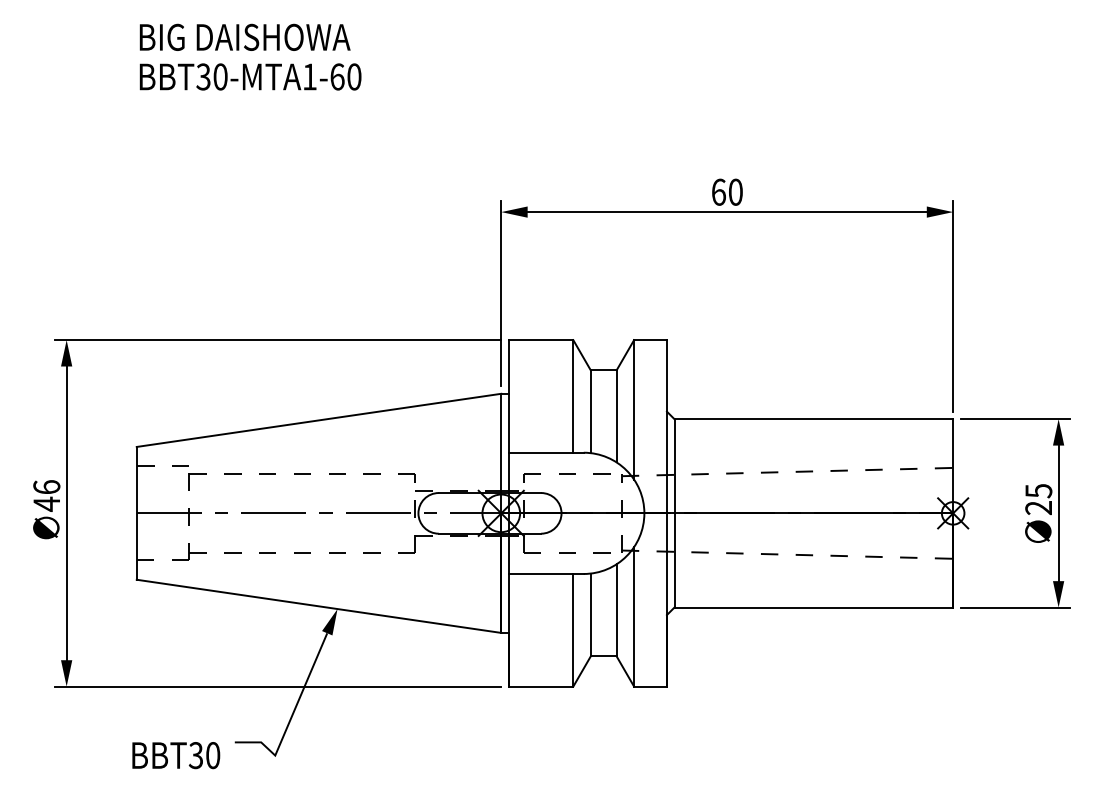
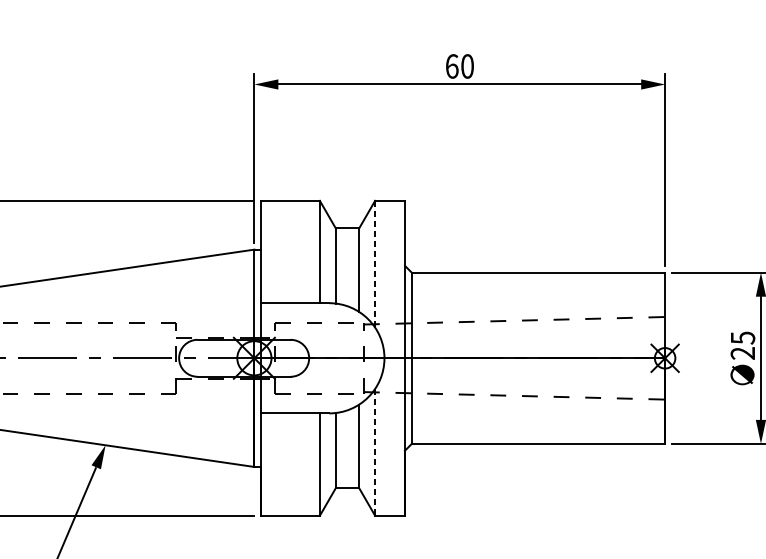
line: (634, 409) -> (375, 263), solid -> dashed
line: (634, 616) -> (375, 452), solid -> dashed

